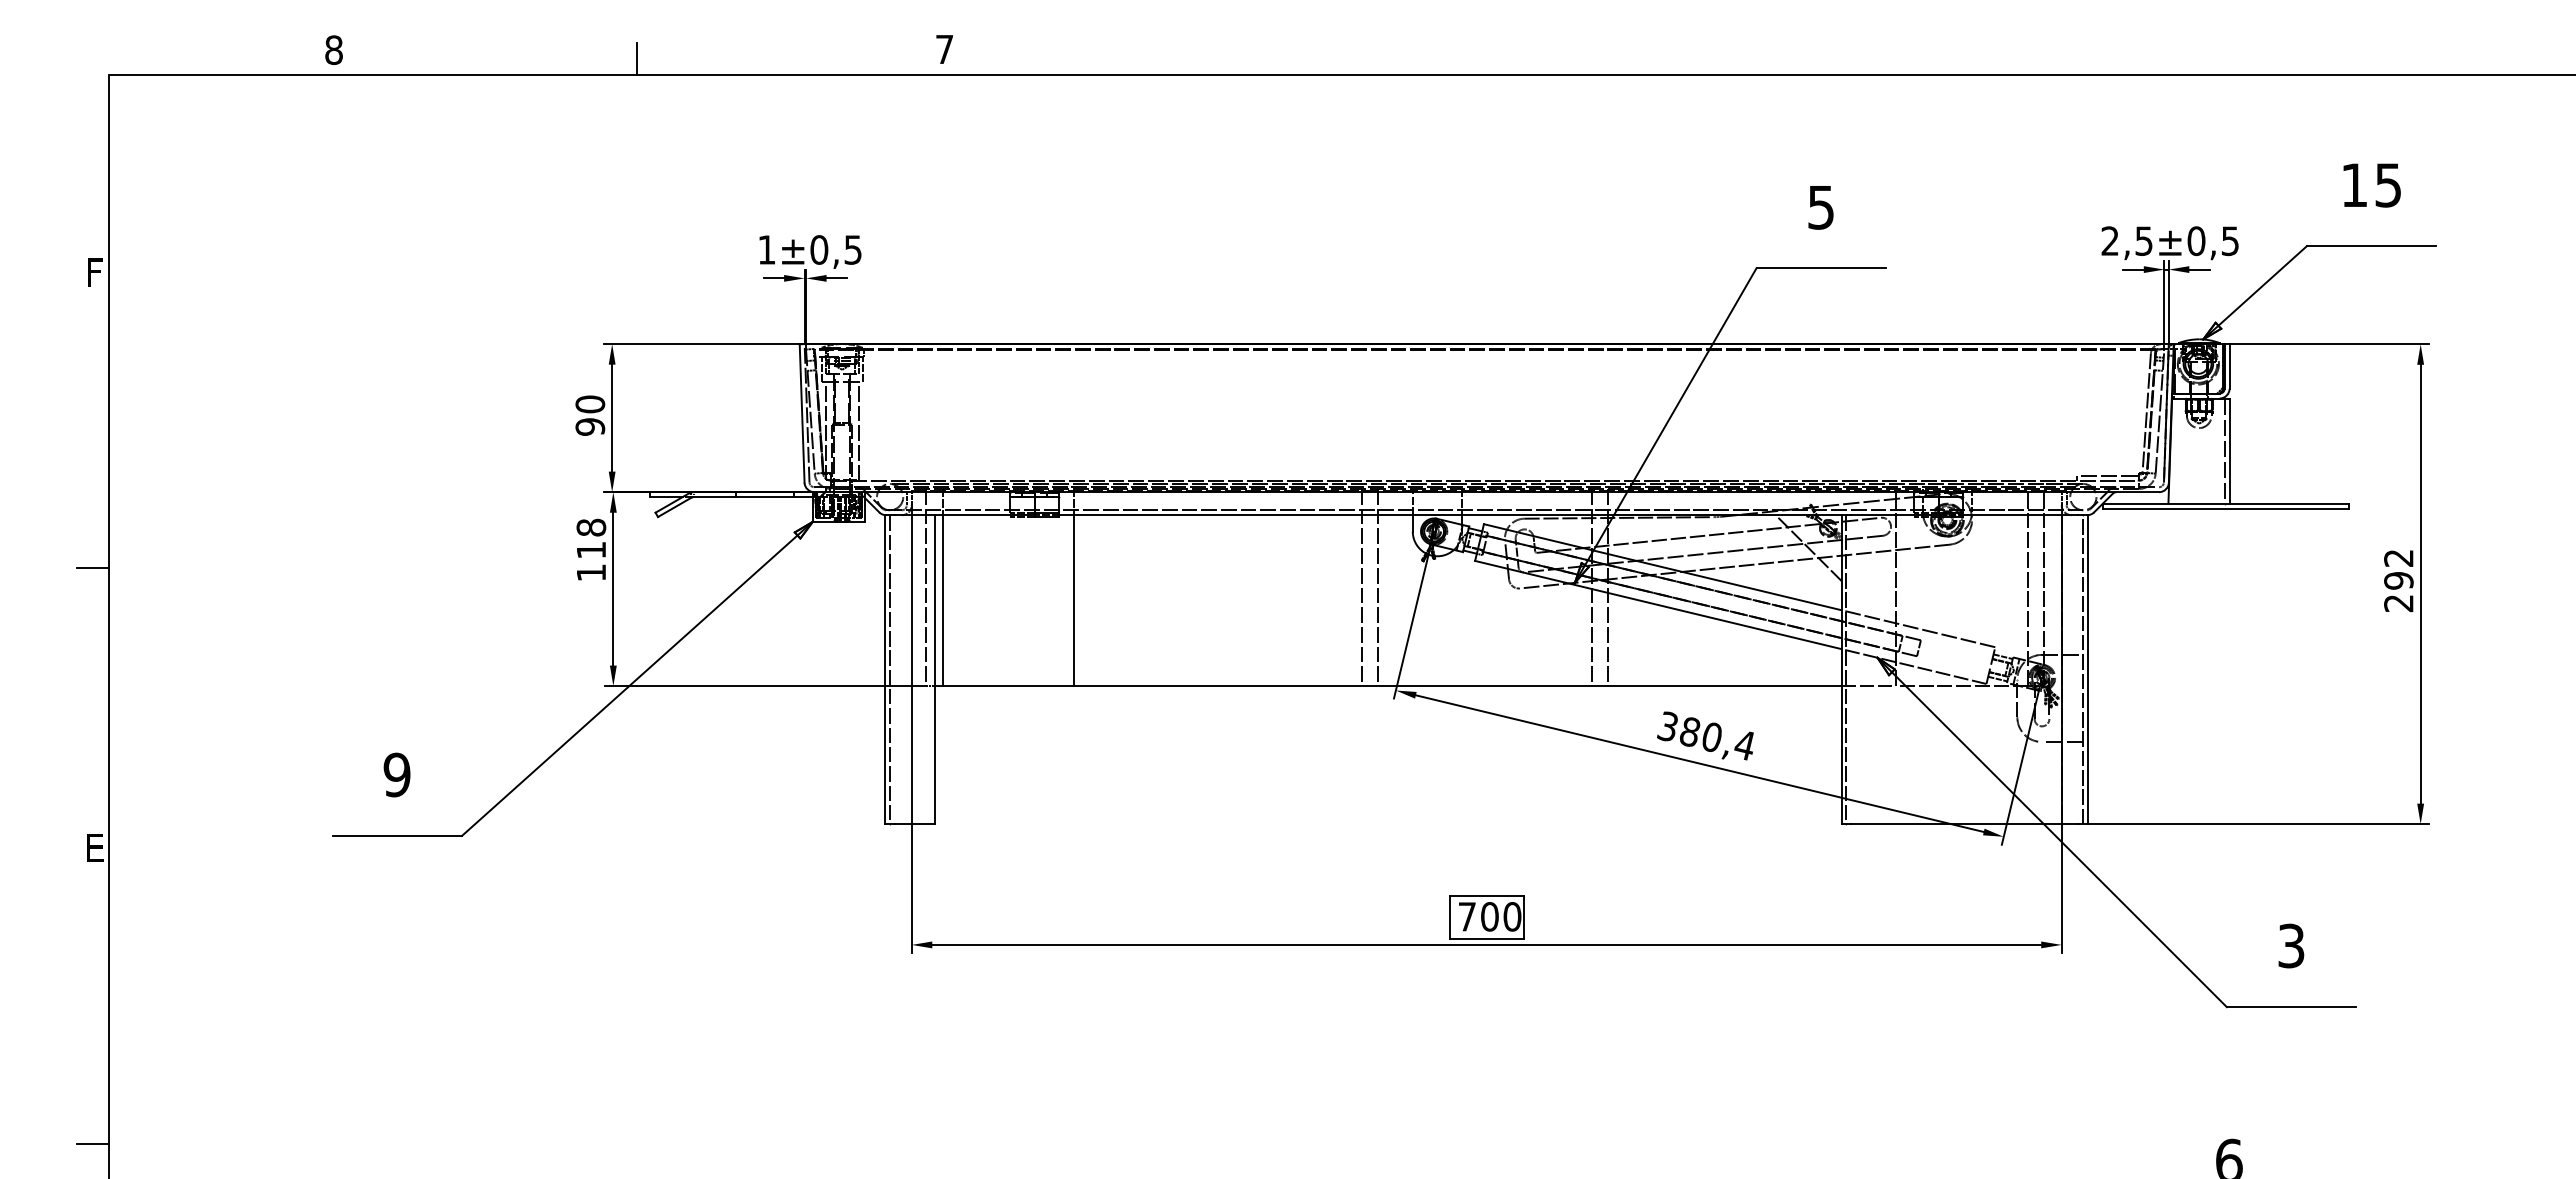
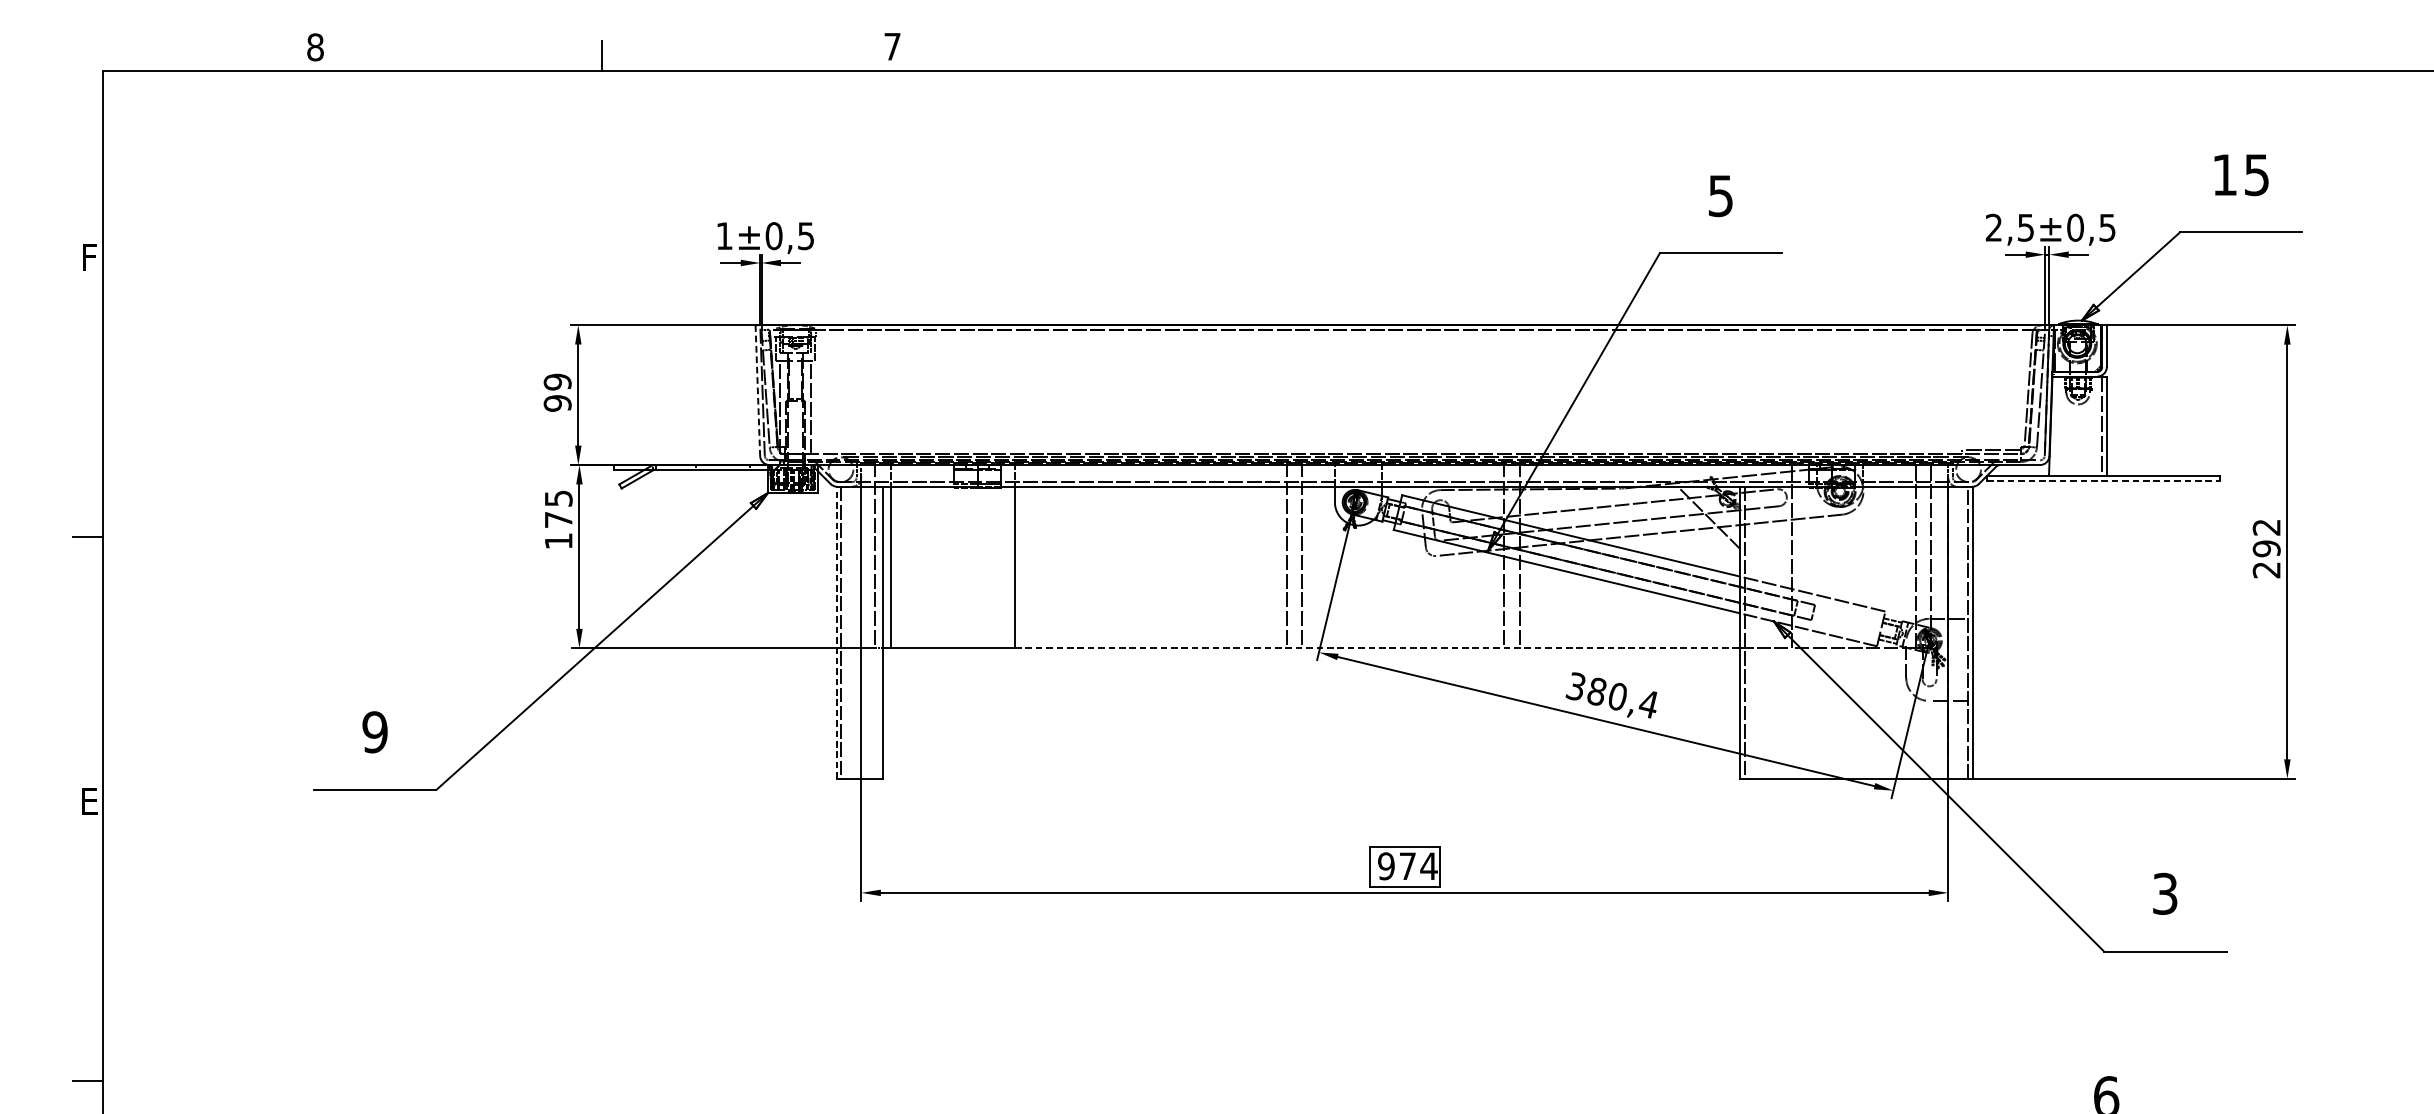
text: (590, 404) -> (557, 382), 90 -> 99
line: (802, 413) -> (758, 390), solid -> dashed
line: (2226, 508) -> (2103, 480), solid -> dashed
text: (591, 538) -> (558, 508), 118 -> 175
line: (885, 669) -> (836, 632), solid -> dashed
line: (1457, 686) -> (1377, 648), solid -> dashed
text: (1489, 916) -> (1407, 866), 700 -> 974

